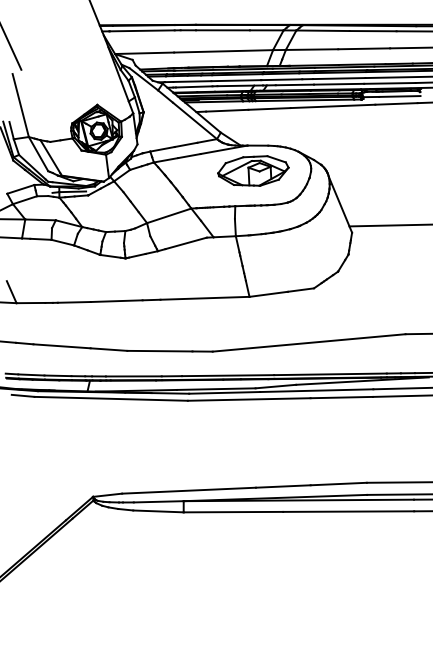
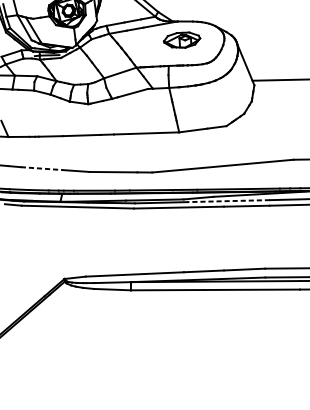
part: (253, 170) -> (182, 39), size x0.7
line: (62, 346) -> (42, 168), solid -> dashed
line: (316, 390) -> (228, 201), solid -> dashed

